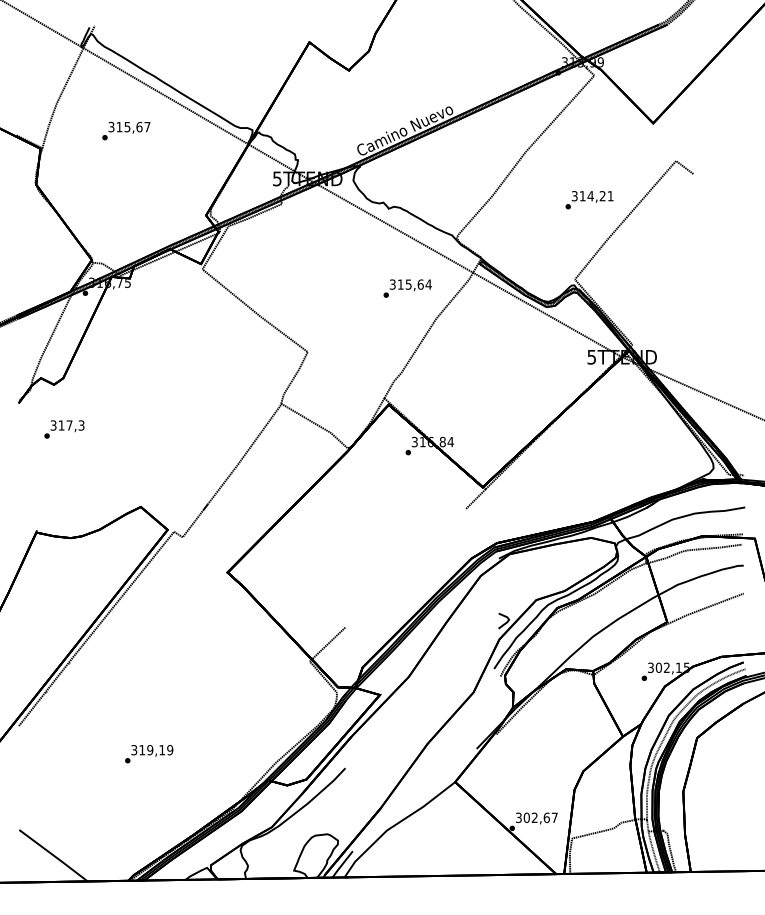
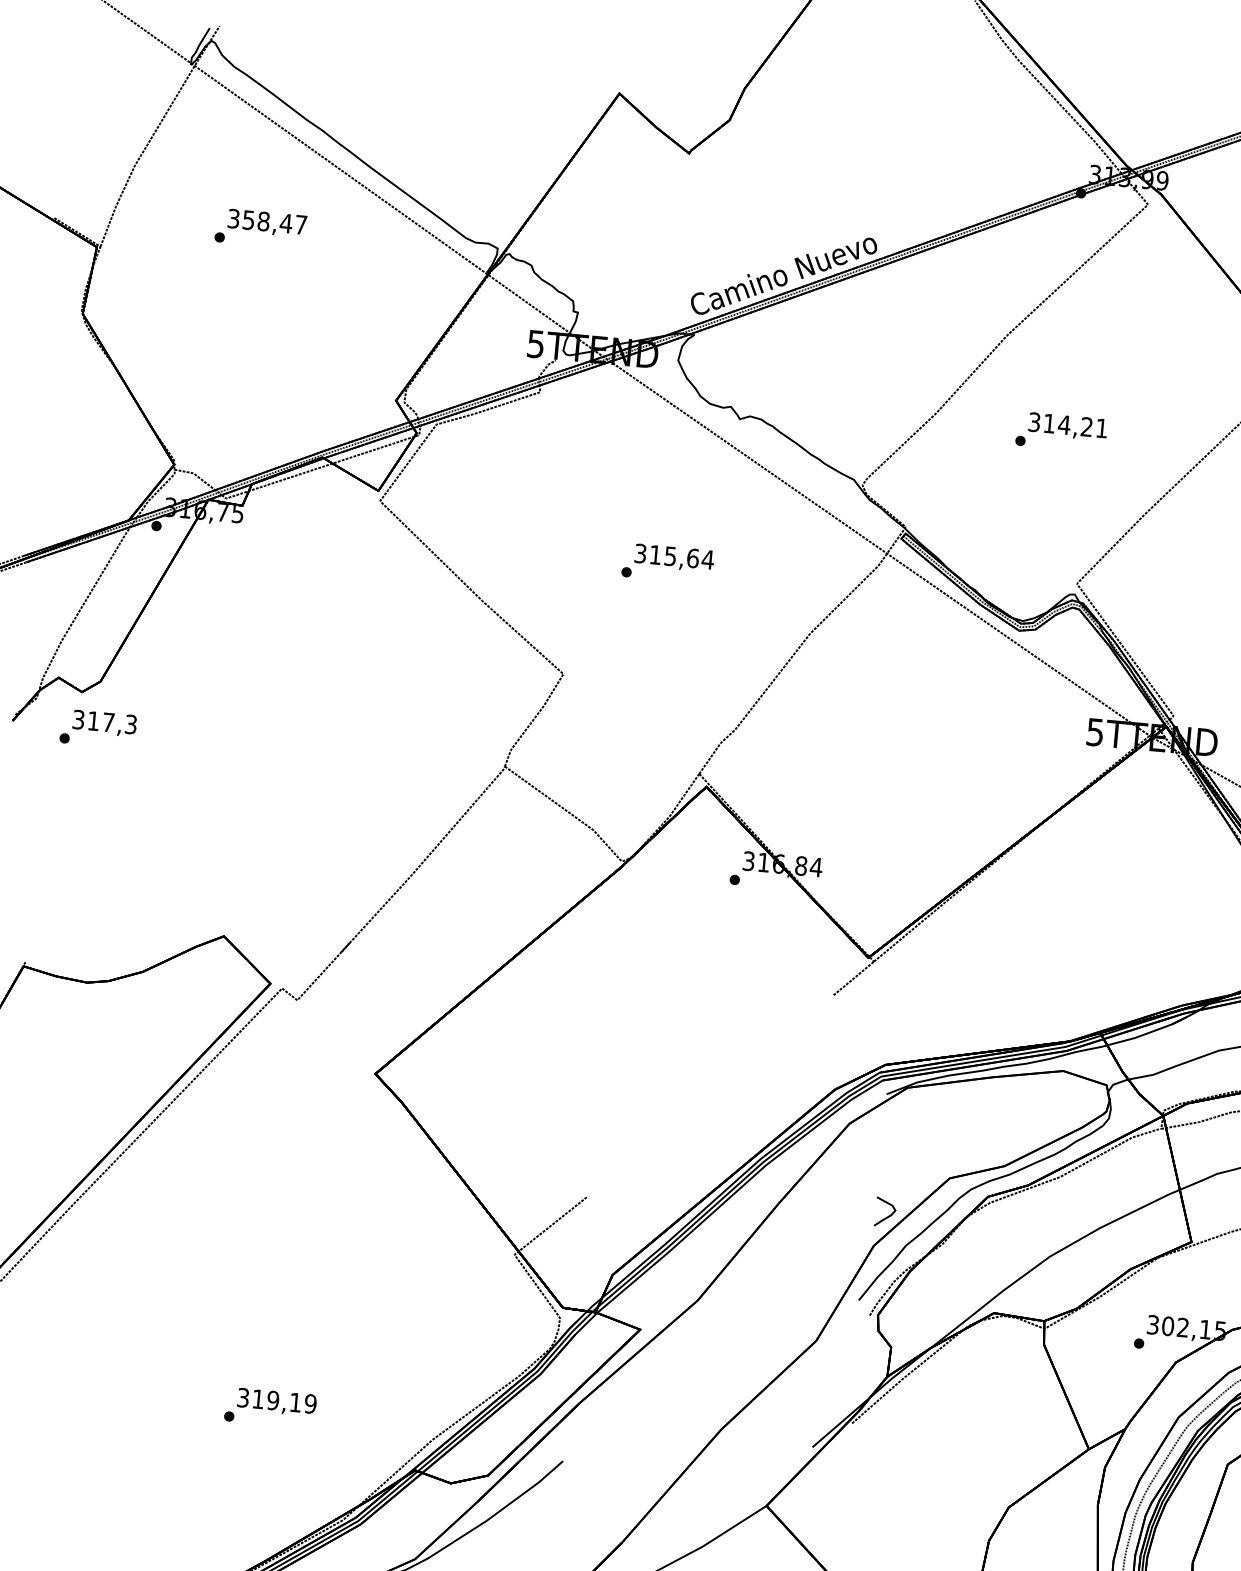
text: (129, 126) -> (267, 220), 315,67 -> 358,47
text: (589, 200) -> (1061, 432), moved
text: (407, 288) -> (667, 563), moved
text: (64, 429) -> (98, 729), moved
text: (149, 754) -> (271, 1408), moved

